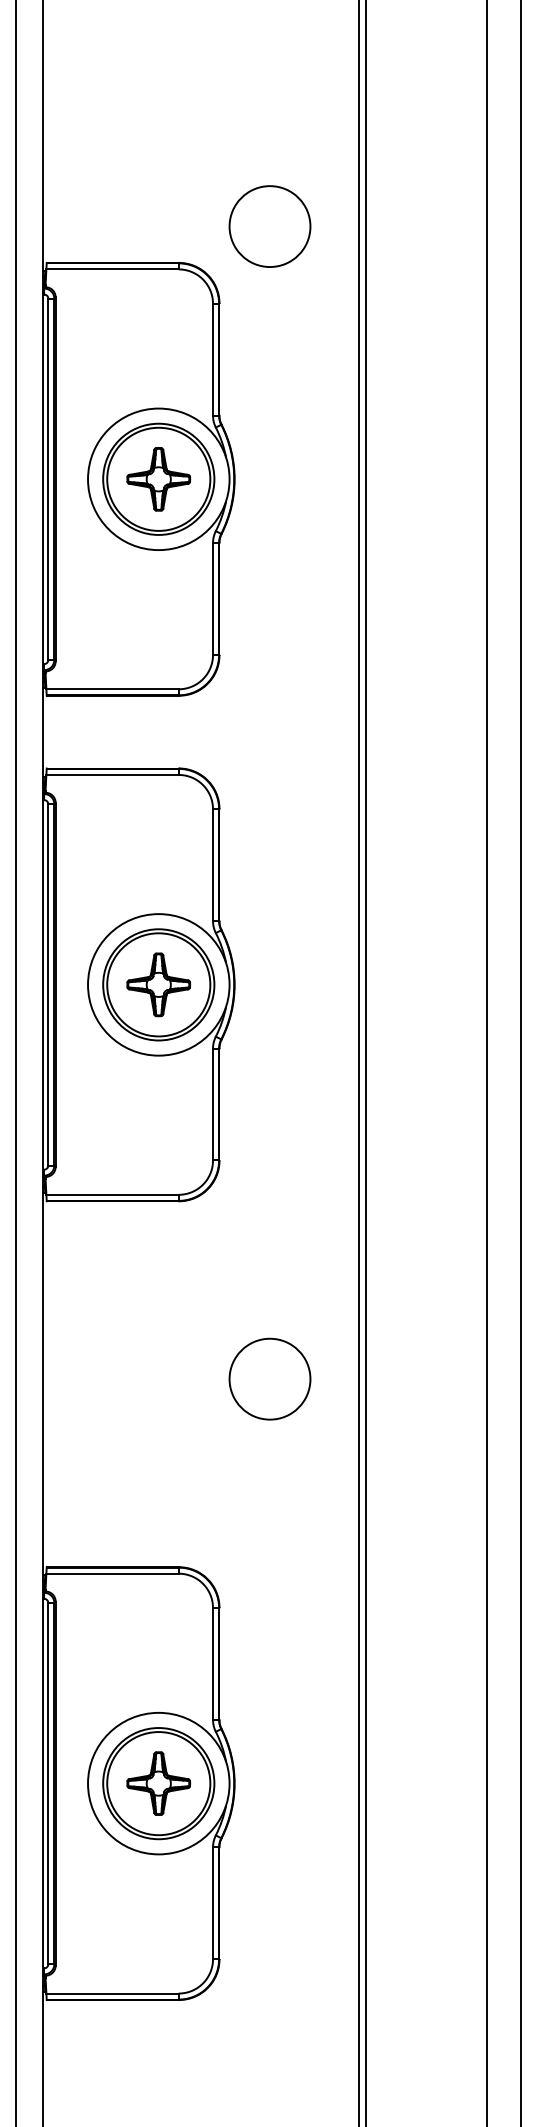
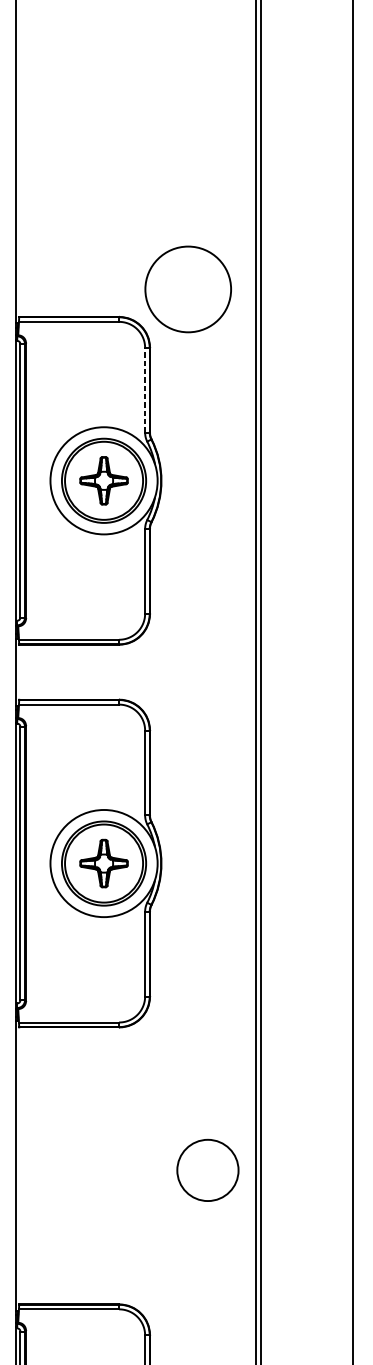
circle: (269, 226) -> (187, 289), size x1.4
line: (213, 359) -> (145, 390), solid -> dashed
circle: (269, 1378) -> (207, 1169), moved

